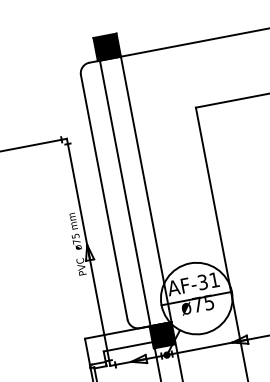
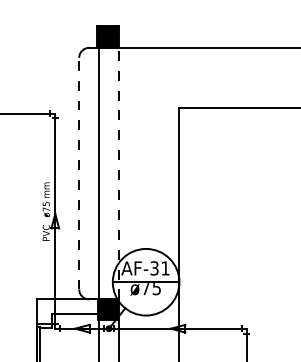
line: (145, 189) -> (118, 173), solid -> dashed
line: (104, 197) -> (79, 173), solid -> dashed

